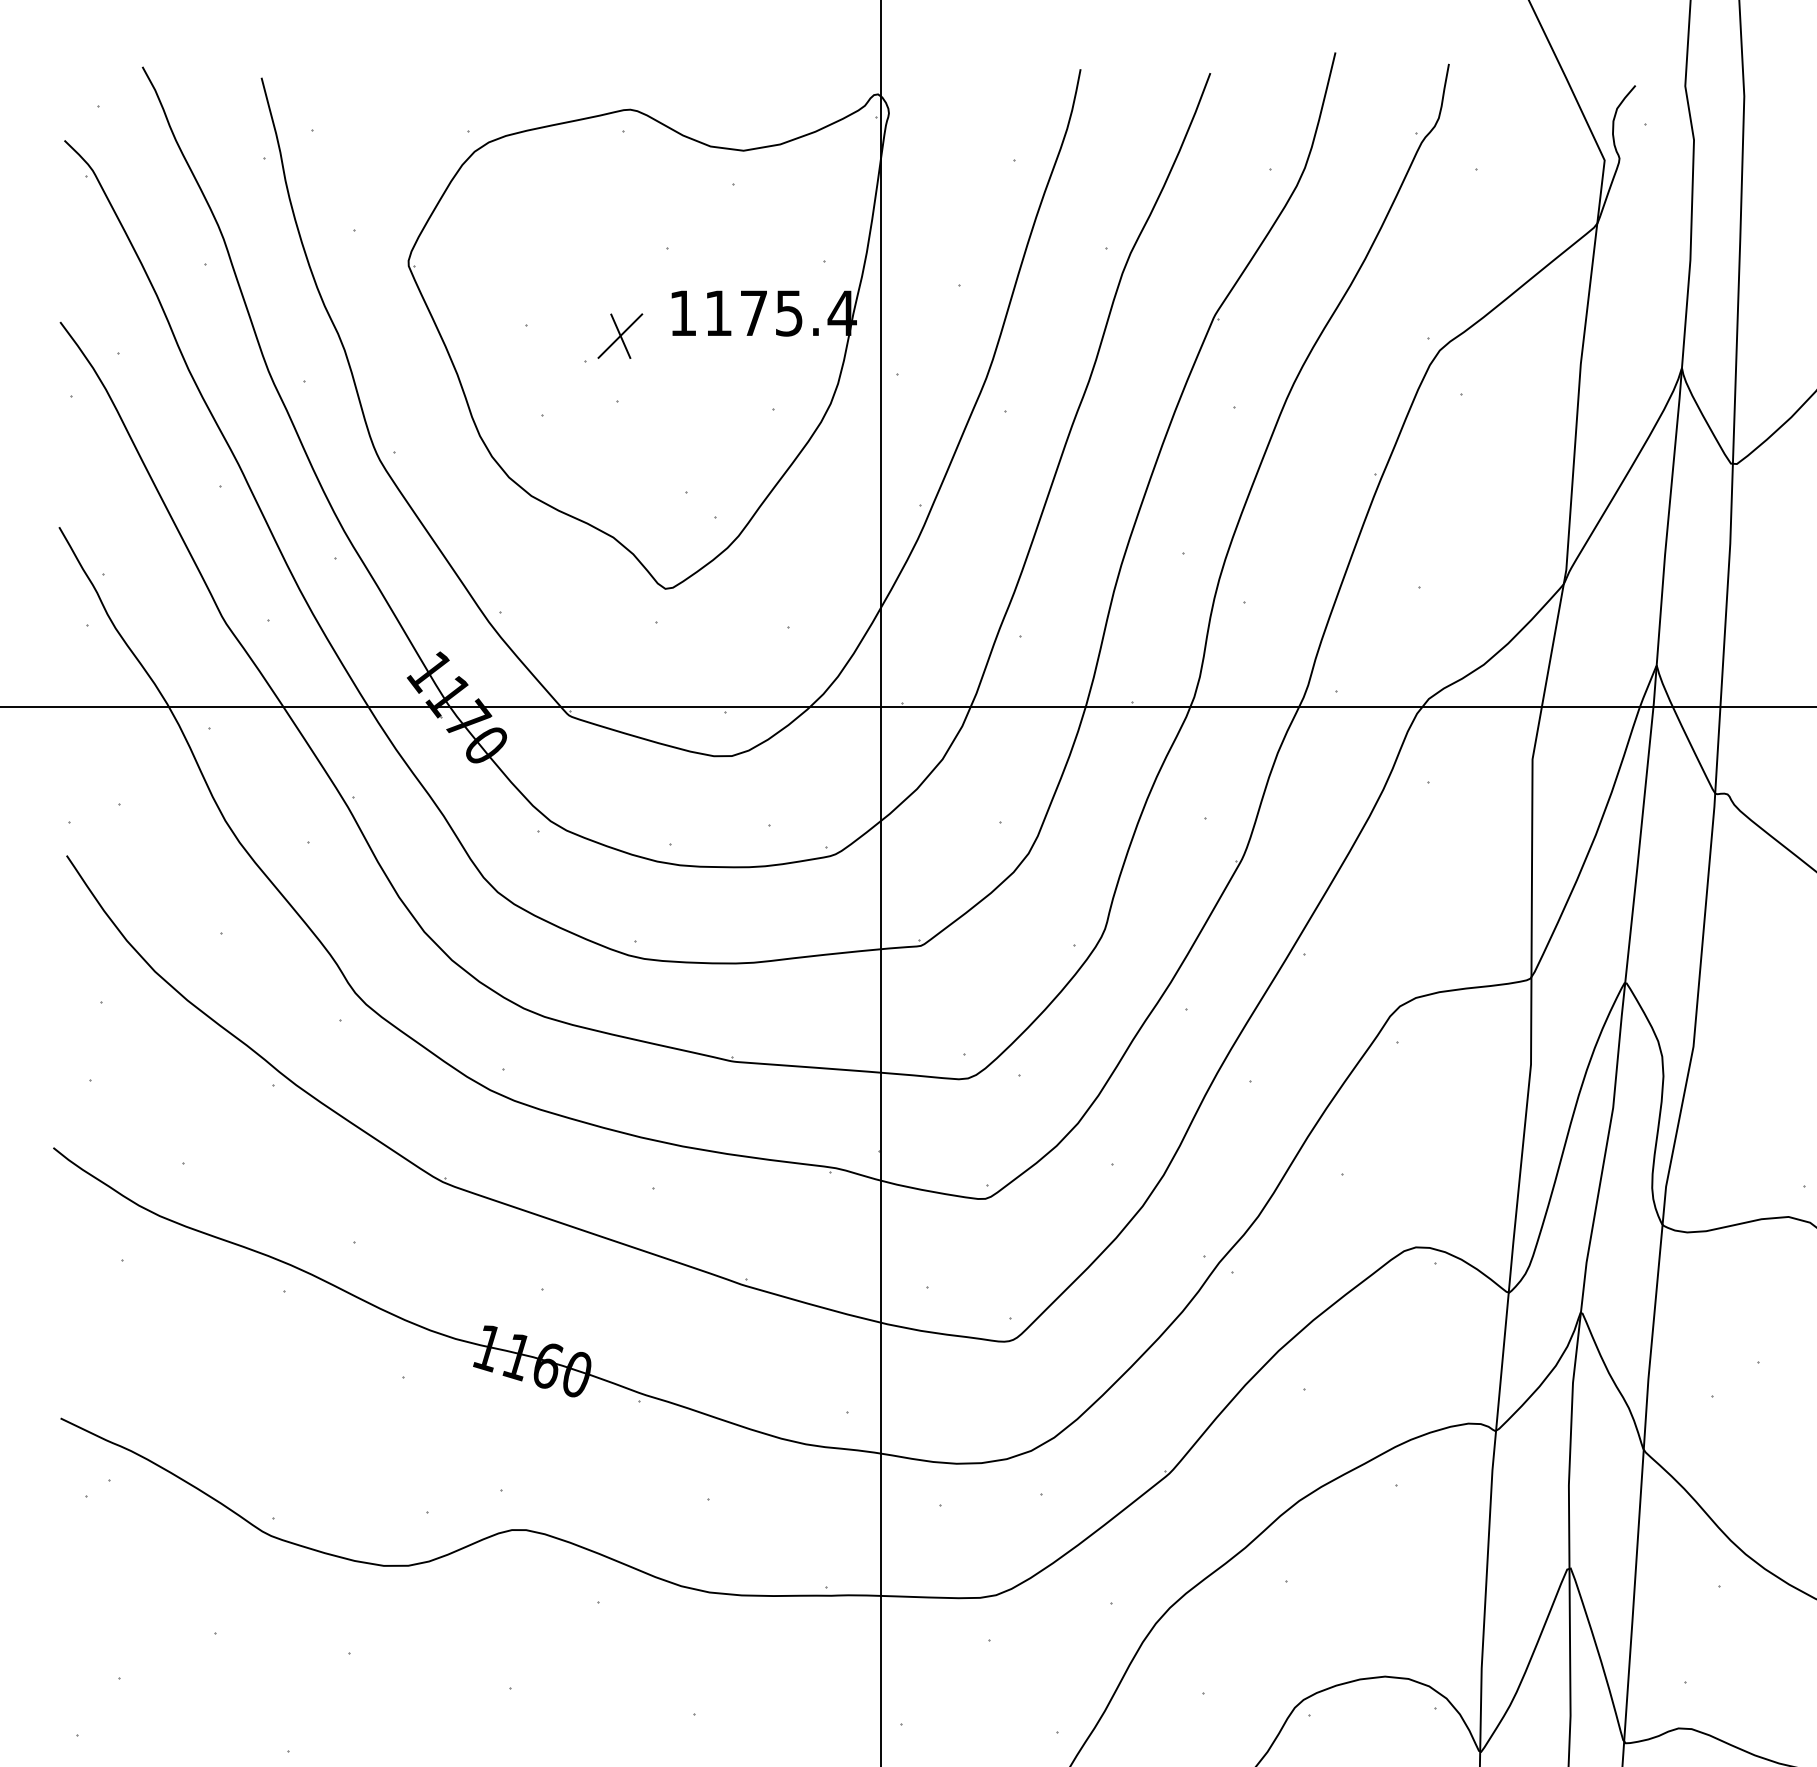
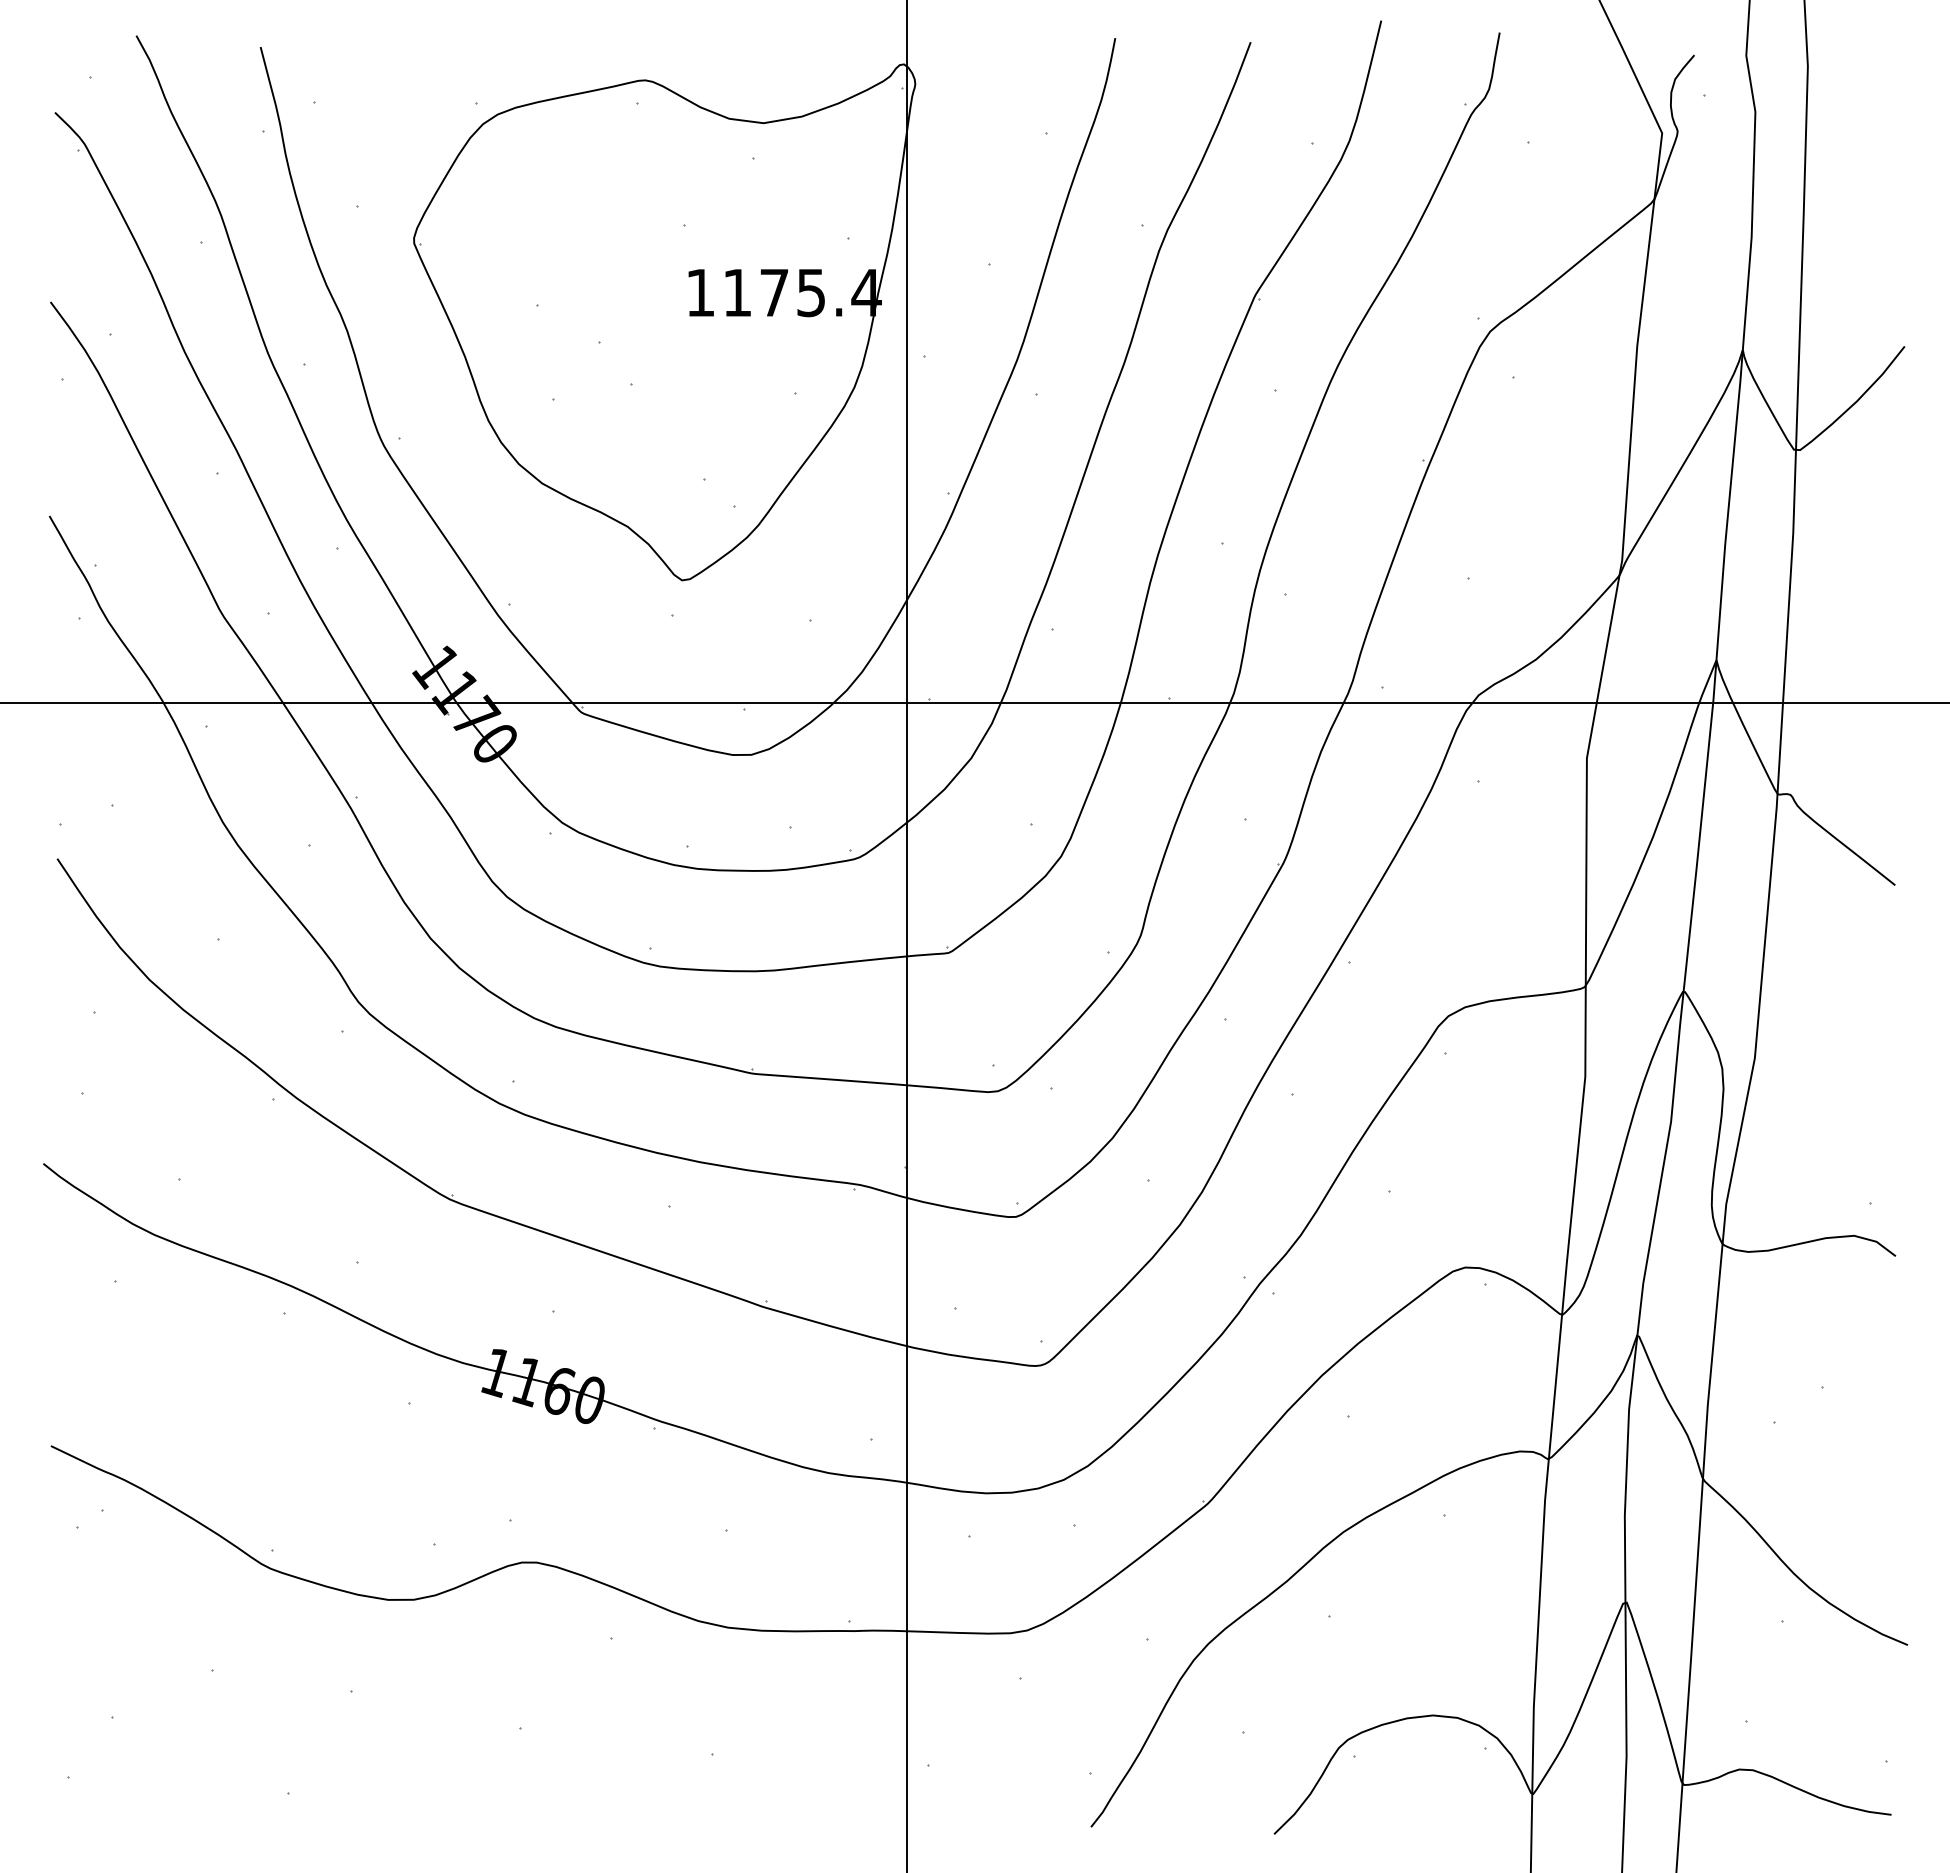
part: (619, 335) -> (634, 316), removed

